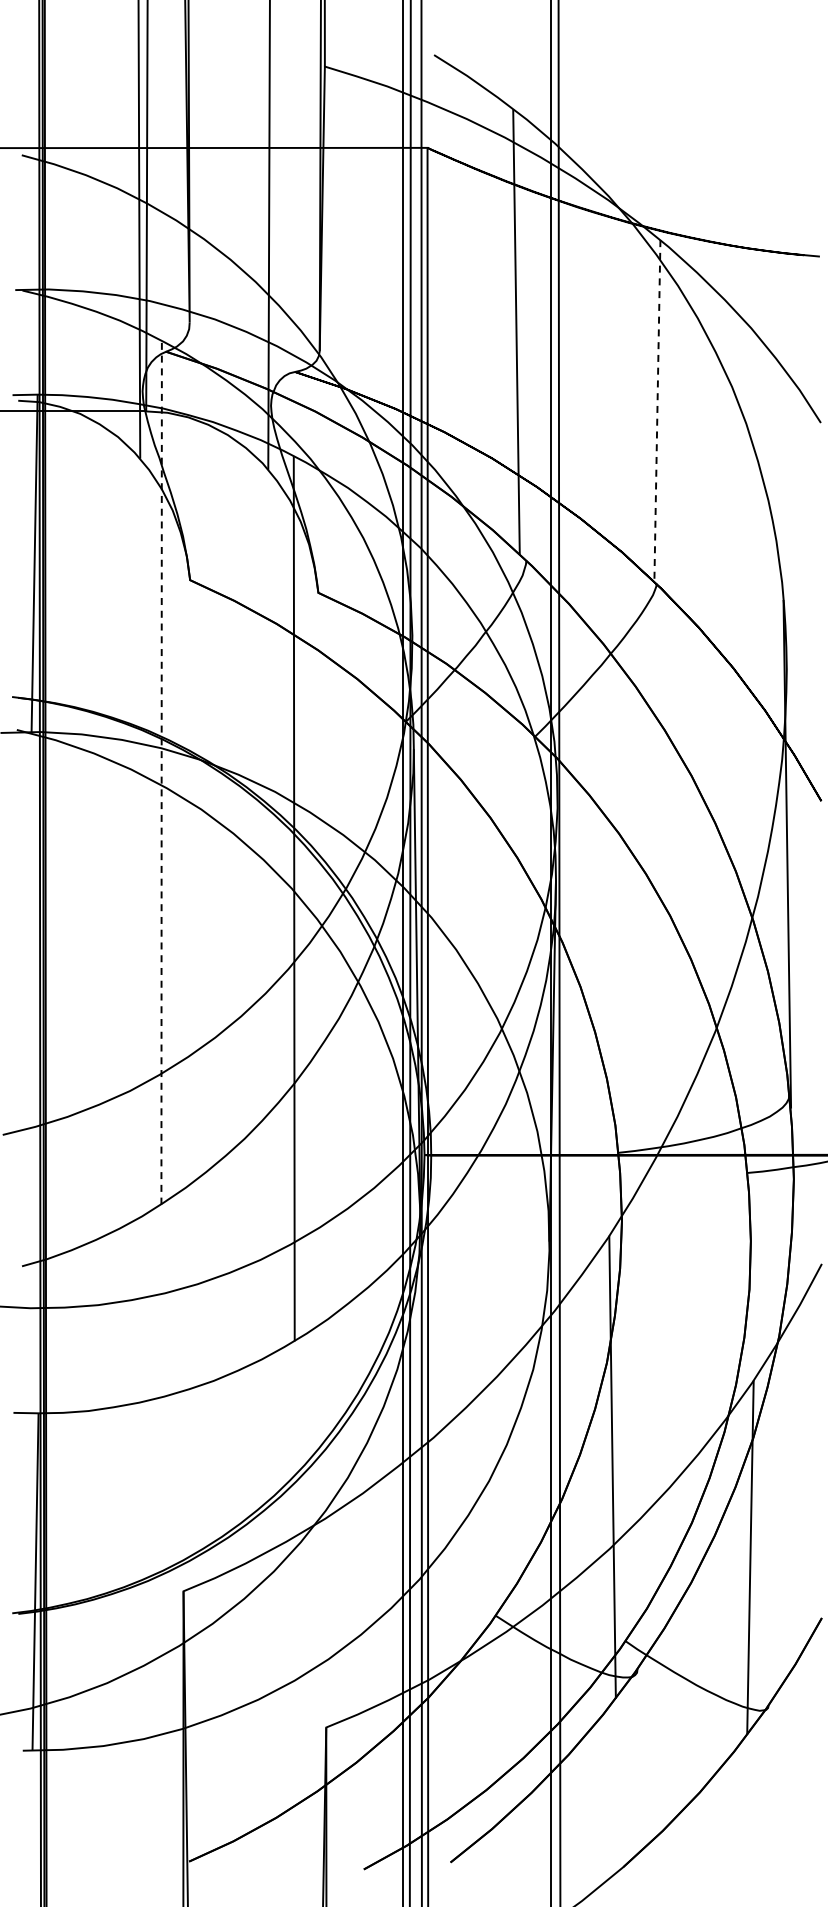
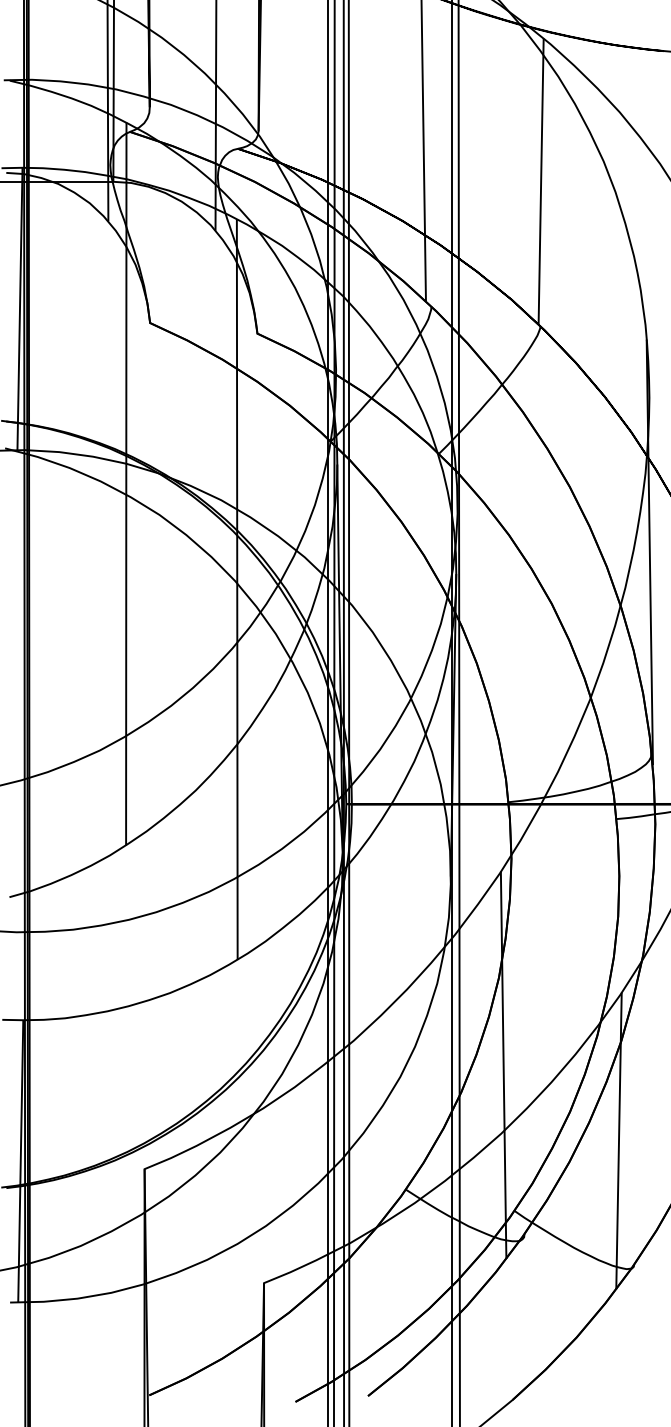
line: (657, 410) -> (541, 181), dashed -> solid
line: (161, 772) -> (126, 483), dashed -> solid

